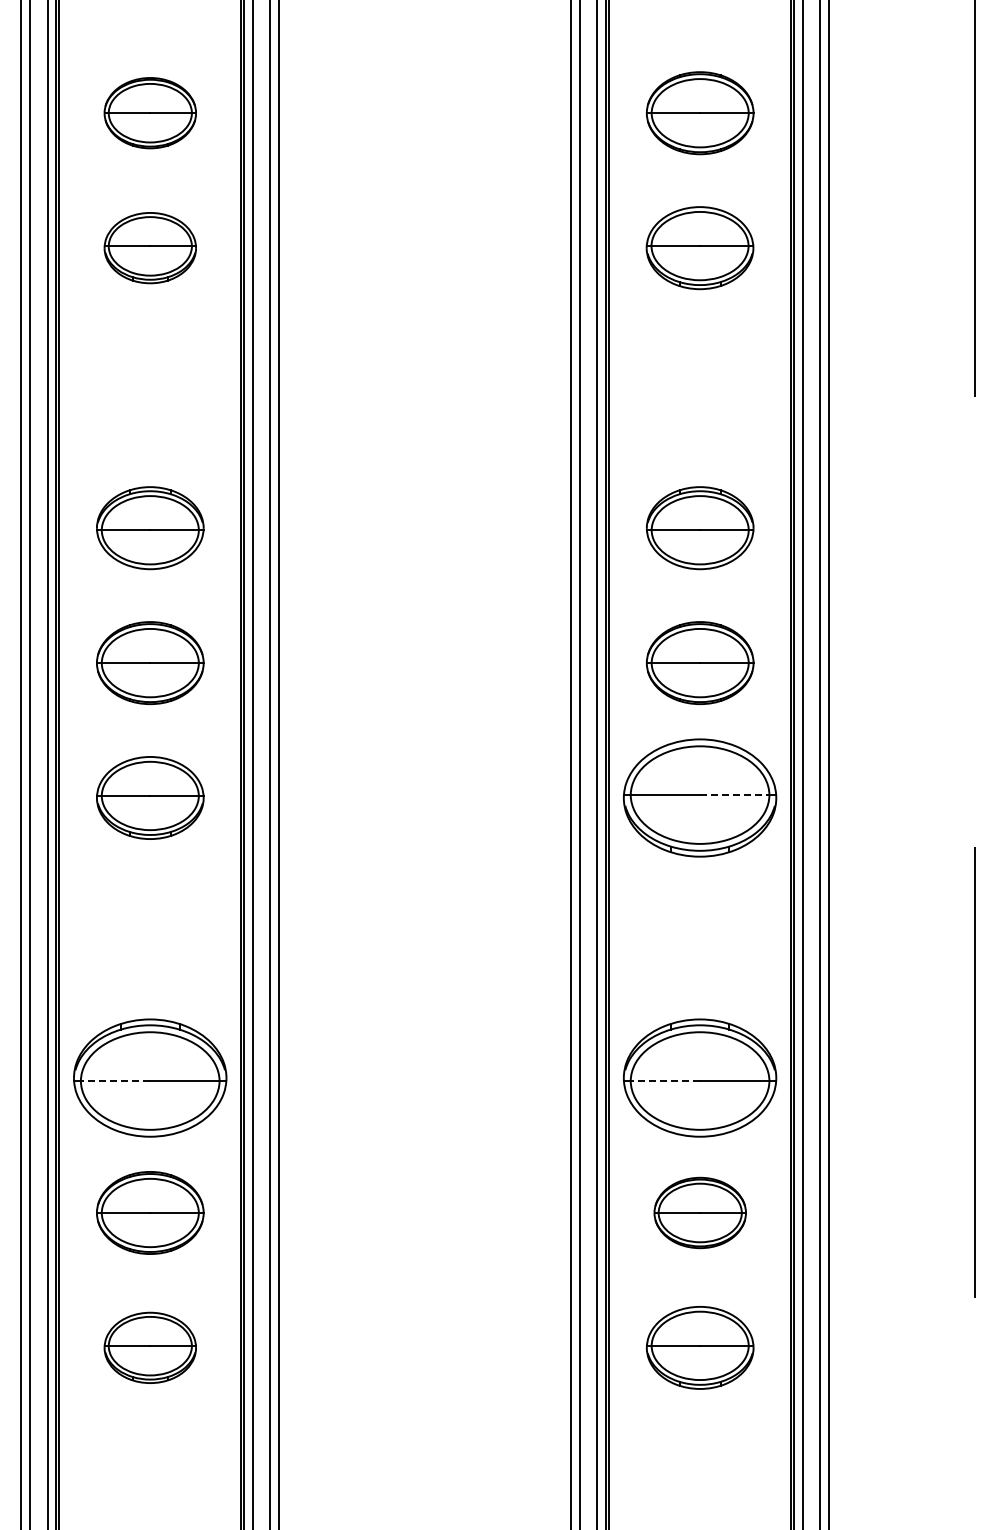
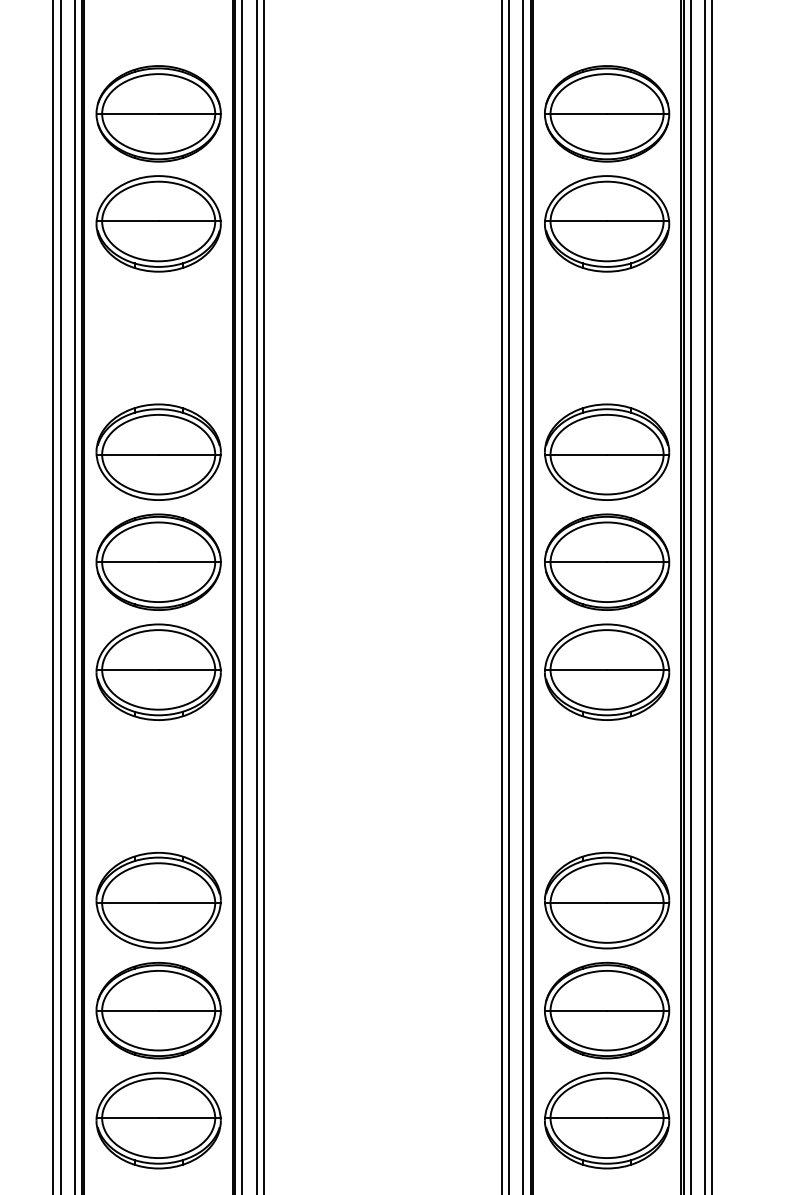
part: (150, 112) -> (158, 113), size x1.67
part: (700, 112) -> (607, 113), size x1.43
part: (150, 247) -> (158, 223), size x1.67
part: (699, 247) -> (606, 223), size x1.43
part: (150, 527) -> (158, 451), size x1.43
part: (700, 527) -> (607, 451), size x1.43
part: (150, 662) -> (158, 561), size x1.43
part: (700, 662) -> (607, 561), size x1.43
line: (734, 795) -> (635, 670), dashed -> solid
part: (150, 797) -> (158, 671), size x1.43
line: (115, 1081) -> (130, 903), dashed -> solid
line: (665, 1081) -> (578, 903), dashed -> solid
part: (150, 1212) -> (158, 1010), size x1.43
part: (700, 1212) -> (607, 1010), size x1.67
part: (150, 1347) -> (158, 1120), size x1.67
part: (700, 1347) -> (607, 1120), size x1.43

